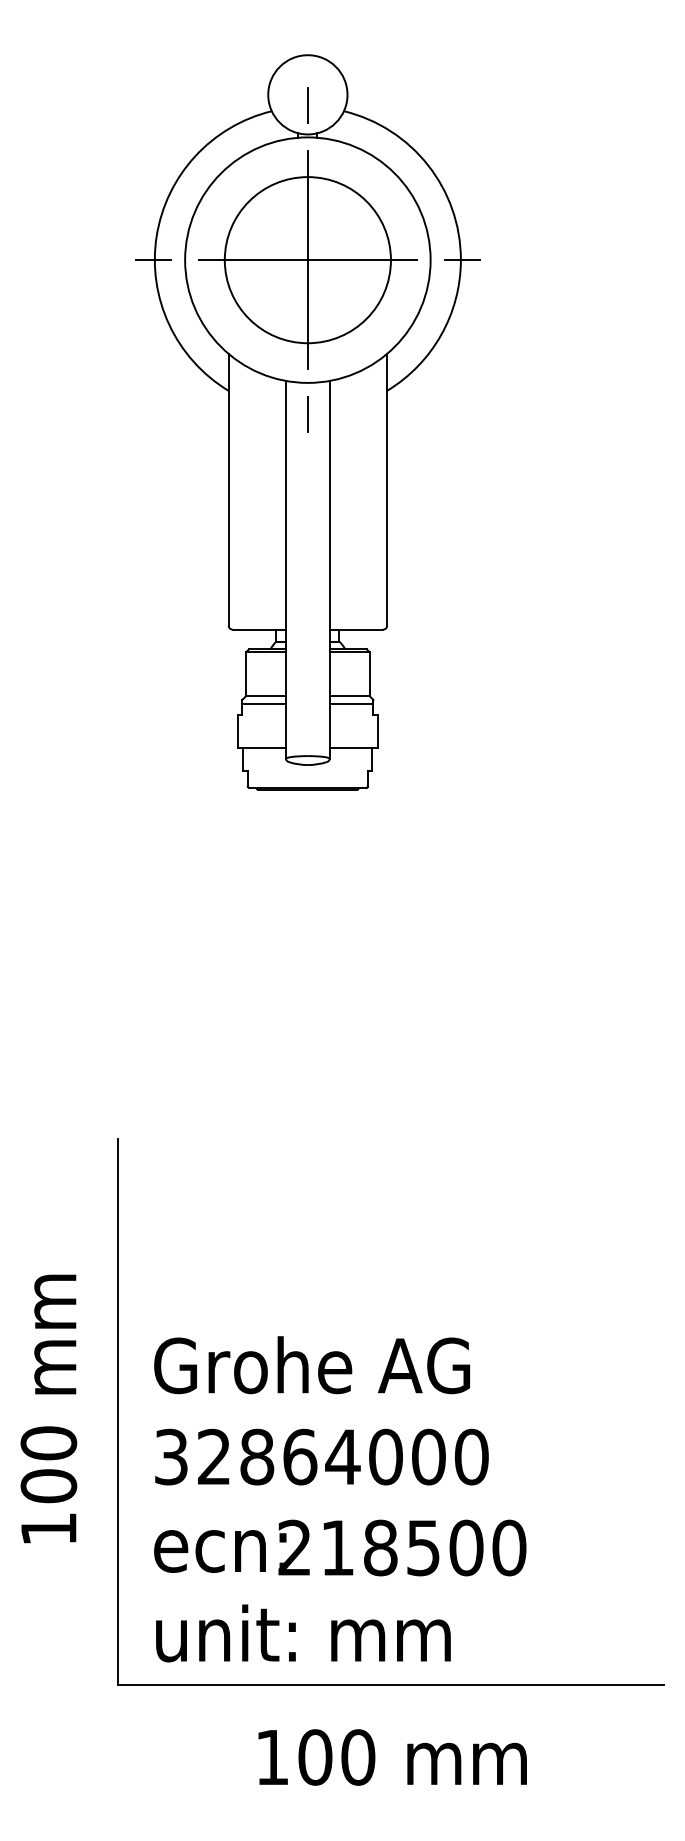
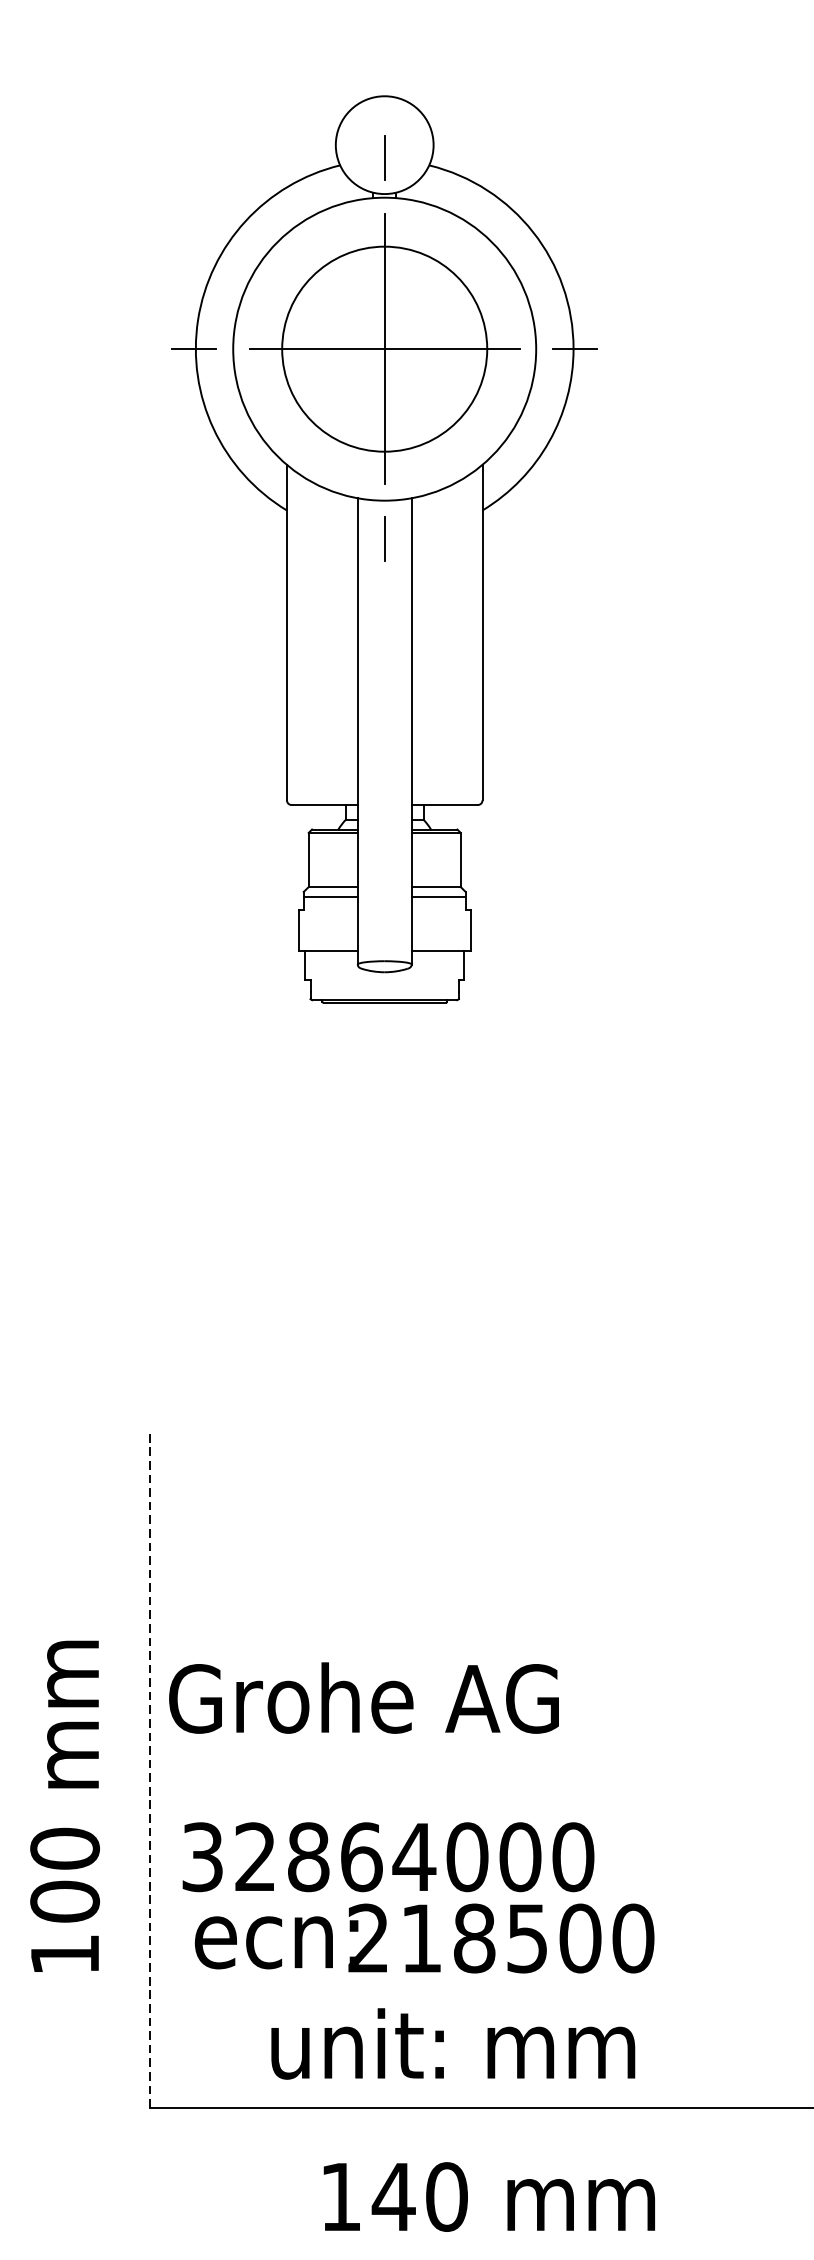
text: (311, 1365) -> (363, 1698), moved
text: (48, 1408) -> (64, 1805), moved
line: (117, 1411) -> (149, 1770), solid -> dashed
text: (321, 1456) -> (387, 1856), moved
text: (303, 1633) -> (453, 2044), moved
text: (315, 1757) -> (394, 2197), 100 -> 140

